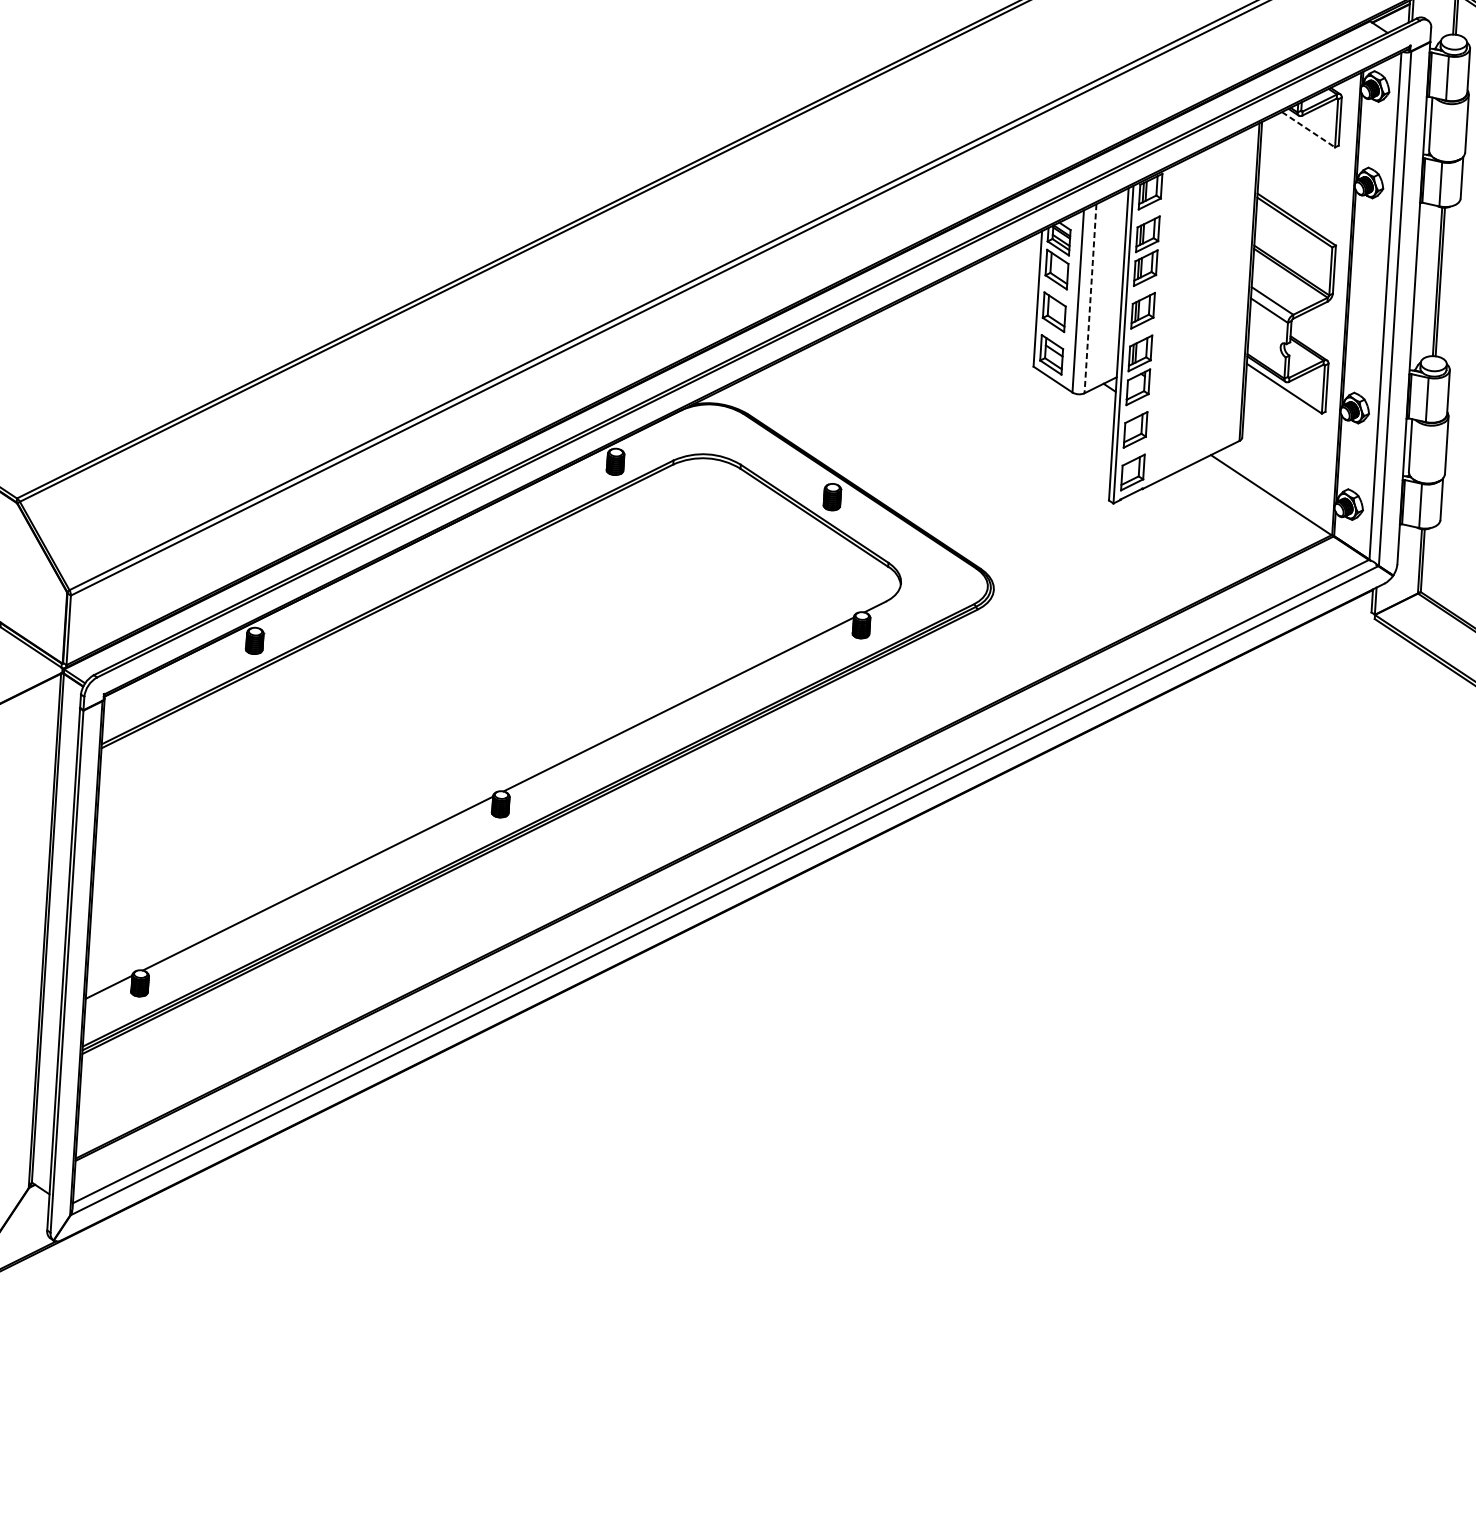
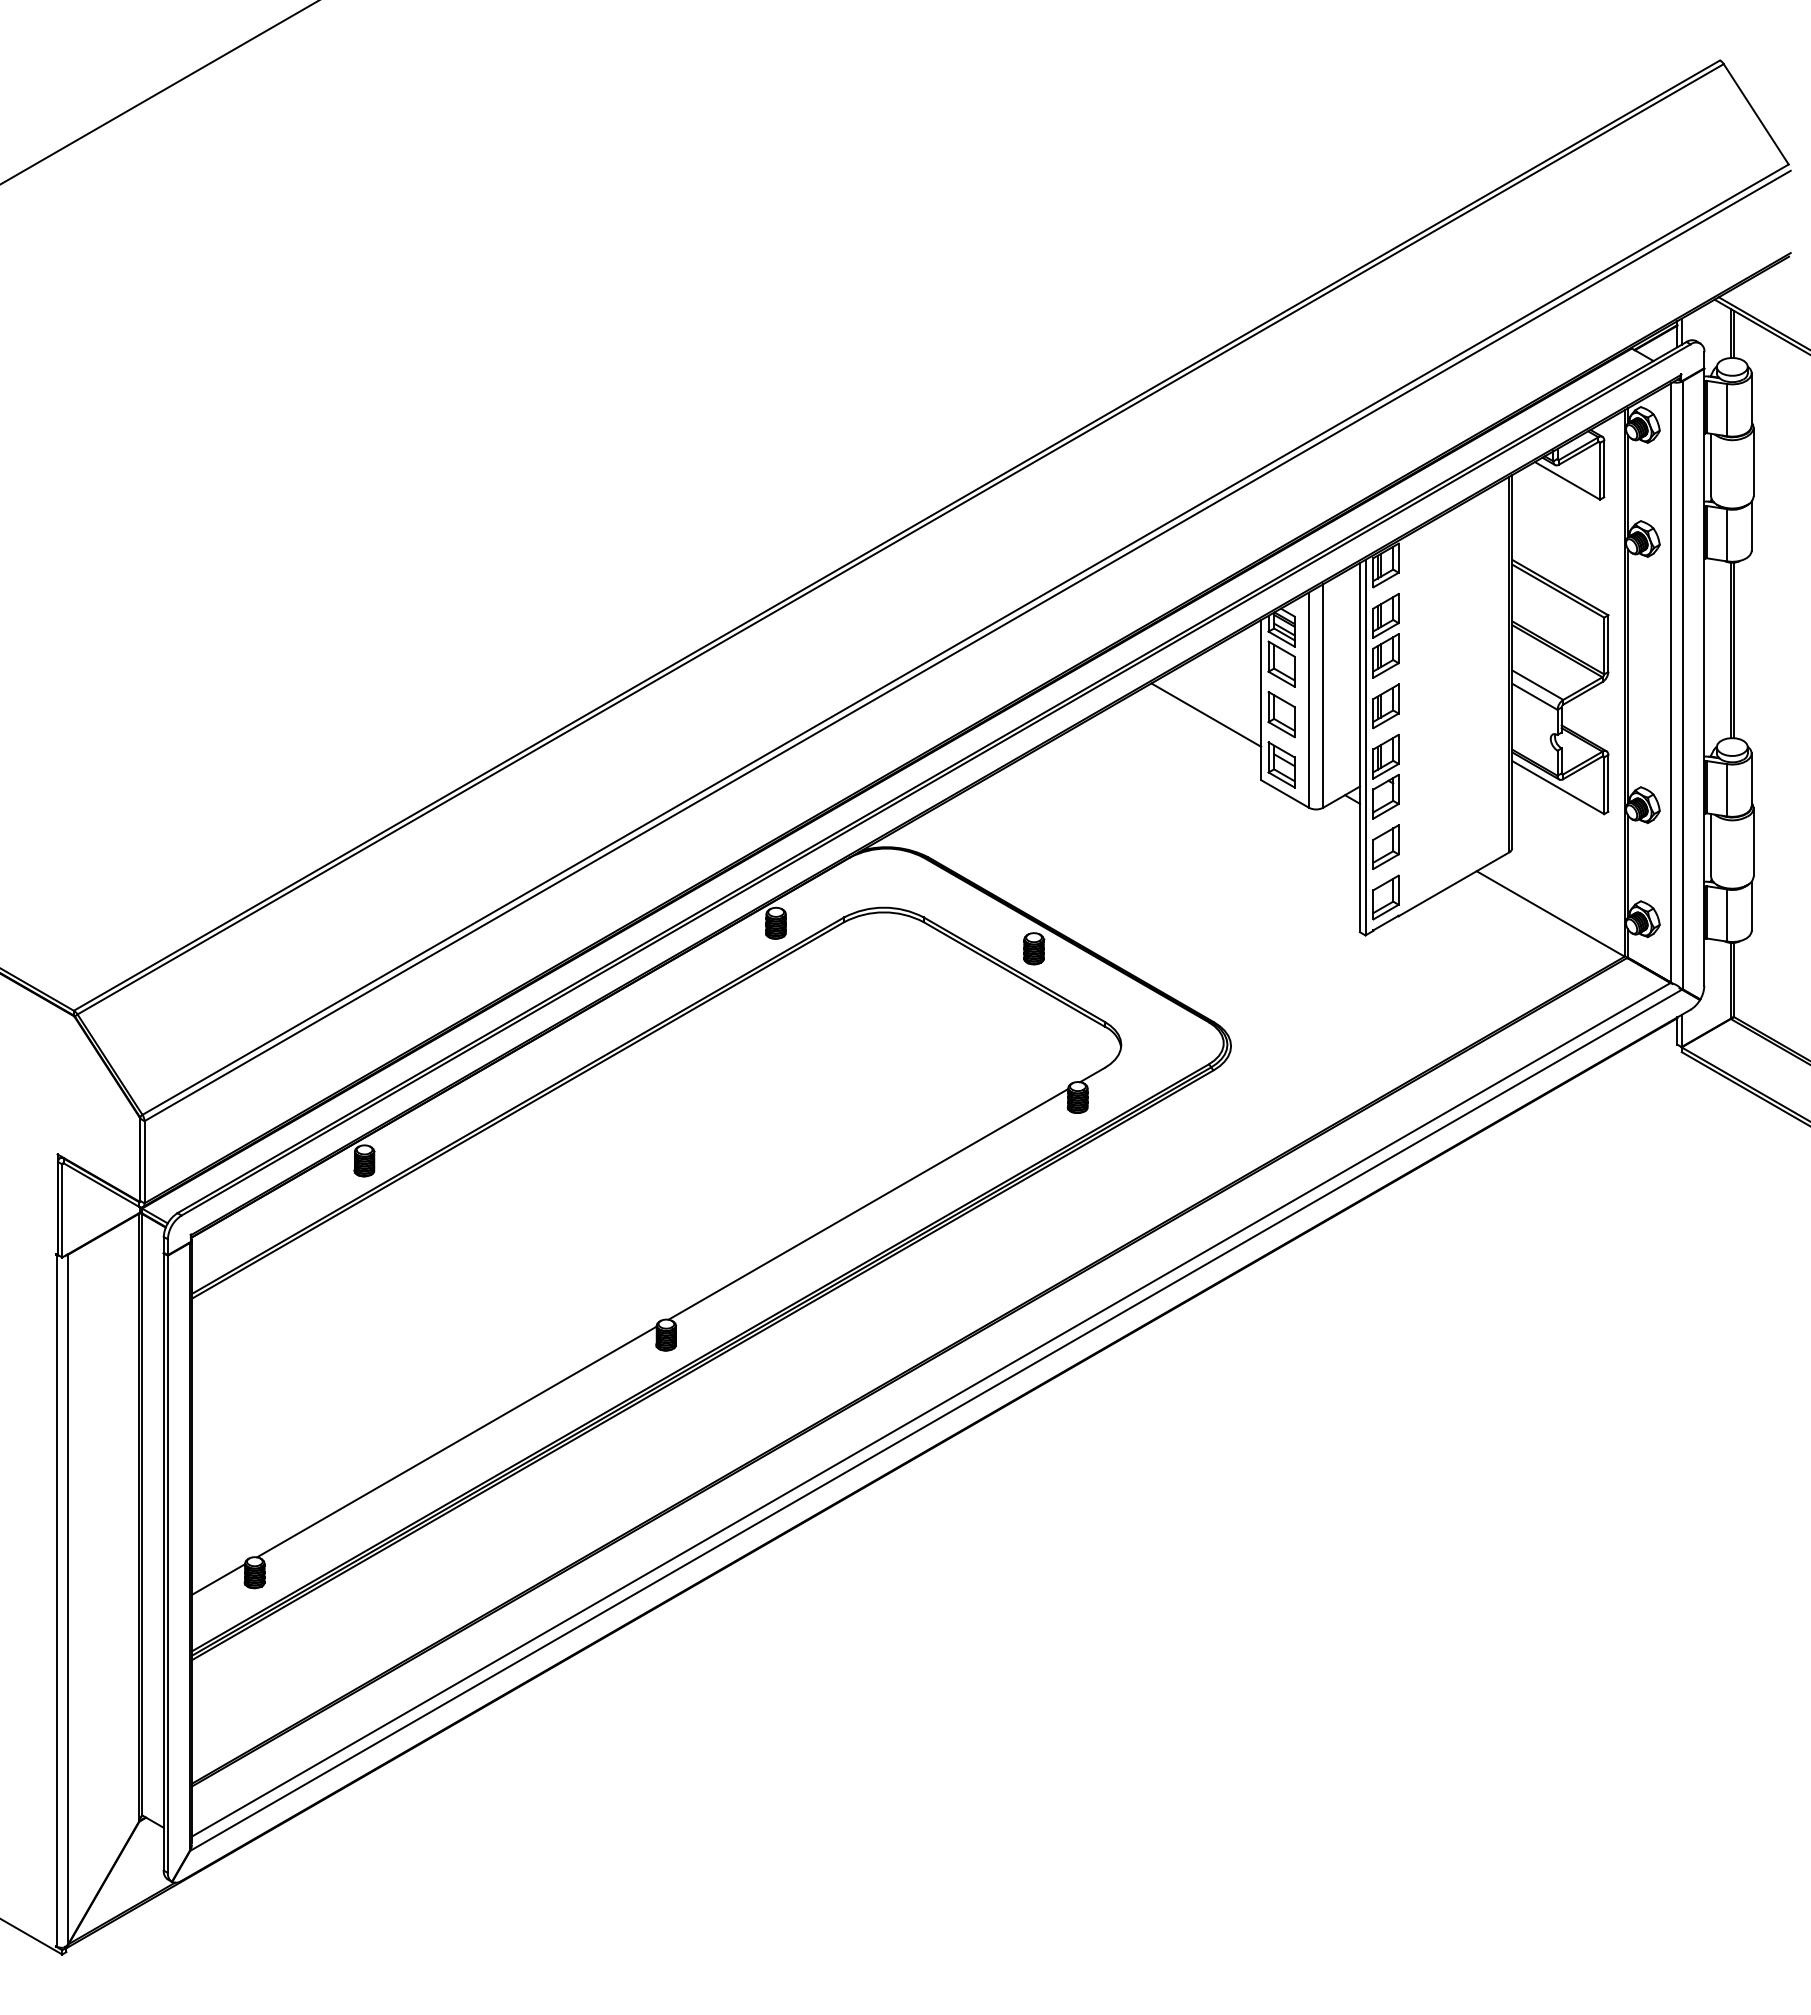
line: (1308, 129) -> (1567, 480), dashed -> solid
line: (1090, 299) -> (1323, 696), dashed -> solid
line: (990, 308) -> (1206, 714), added

